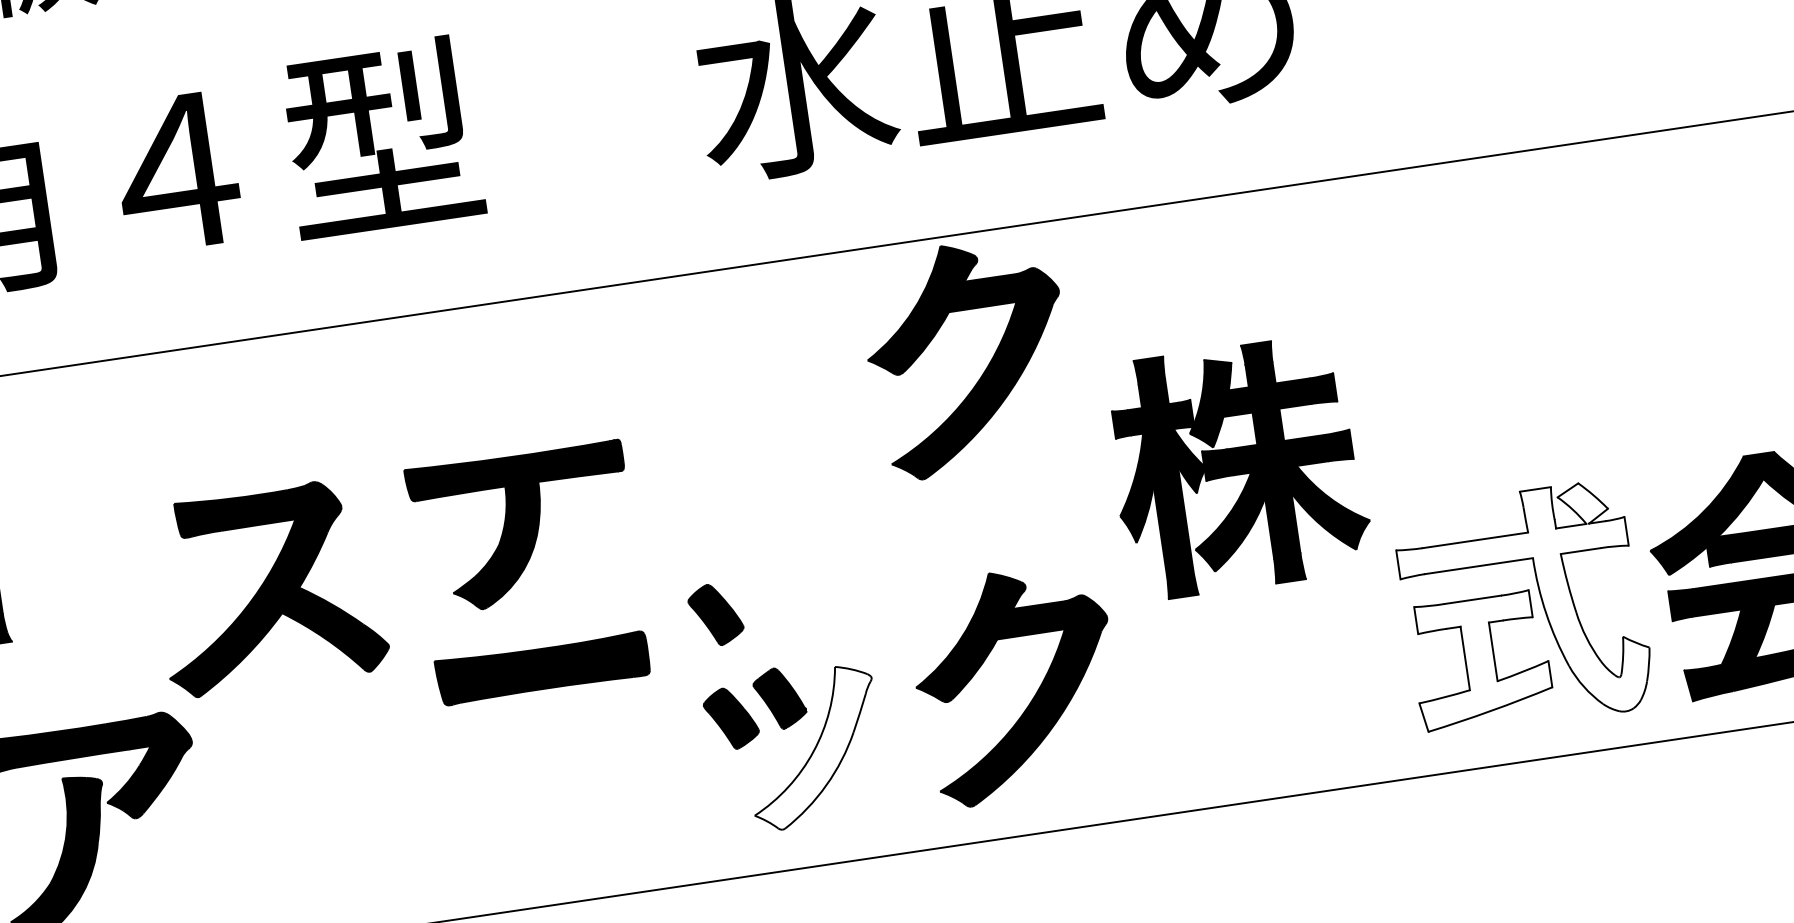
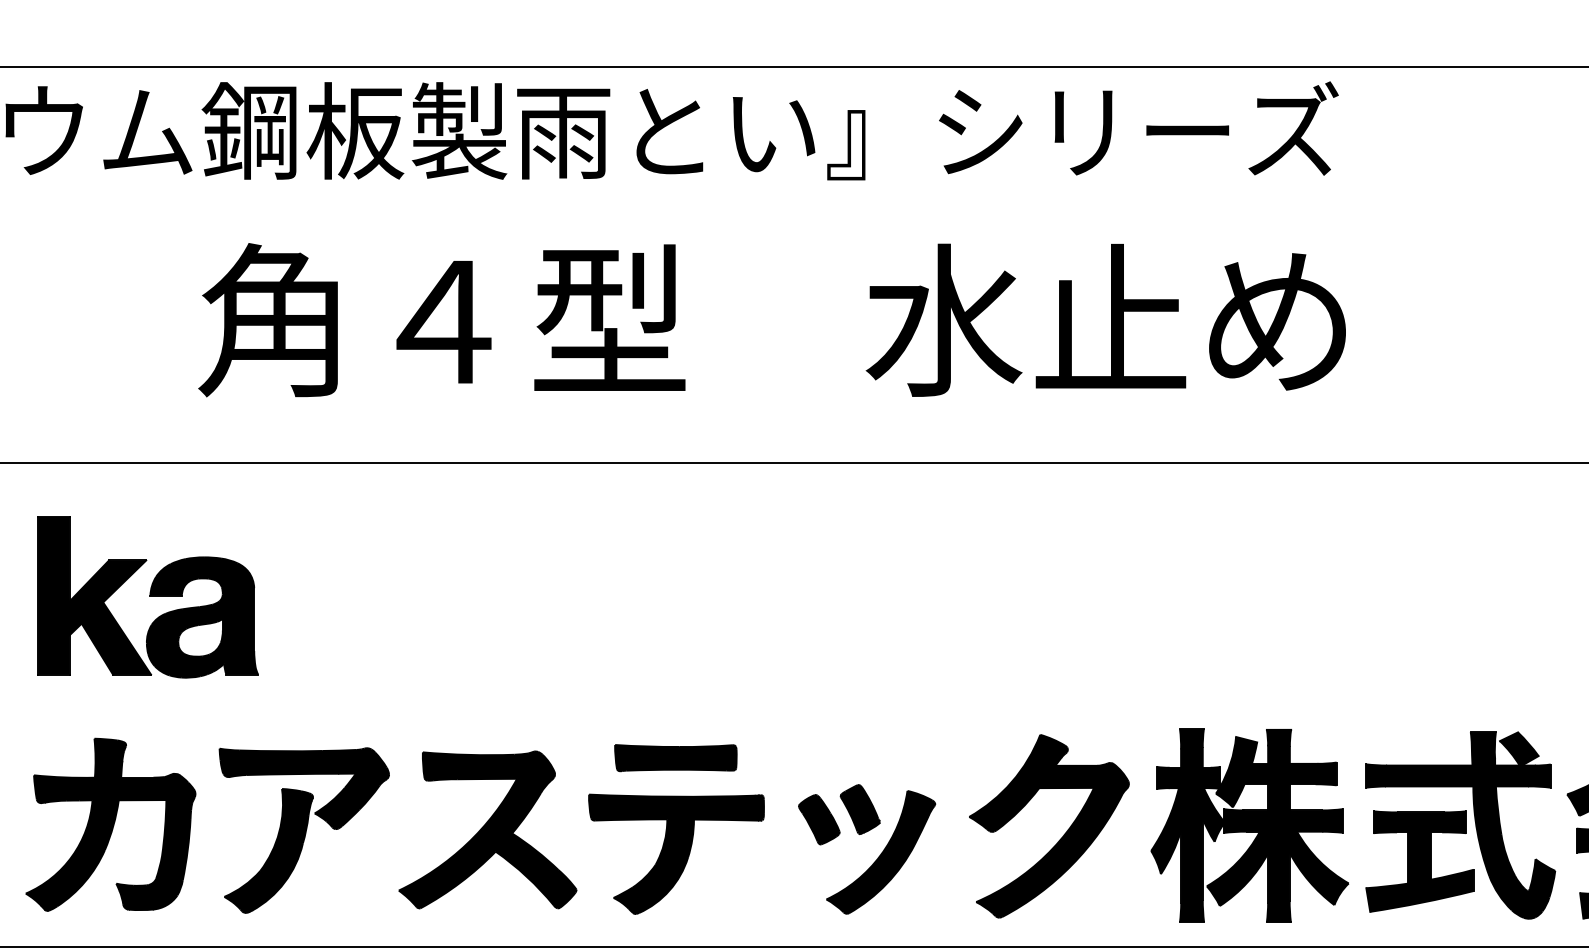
part: (987, 365) -> (1063, 569), removed
part: (1237, 466) -> (1249, 825), moved
part: (522, 526) -> (676, 853), moved
part: (268, 587) -> (487, 829), moved
fill: (1524, 608) -> (1460, 825), added
part: (716, 614) -> (819, 735), removed
fill: (1480, 660) -> (1419, 861), added
part: (542, 669) -> (675, 758), size x0.71
fill: (812, 746) -> (880, 851), added

